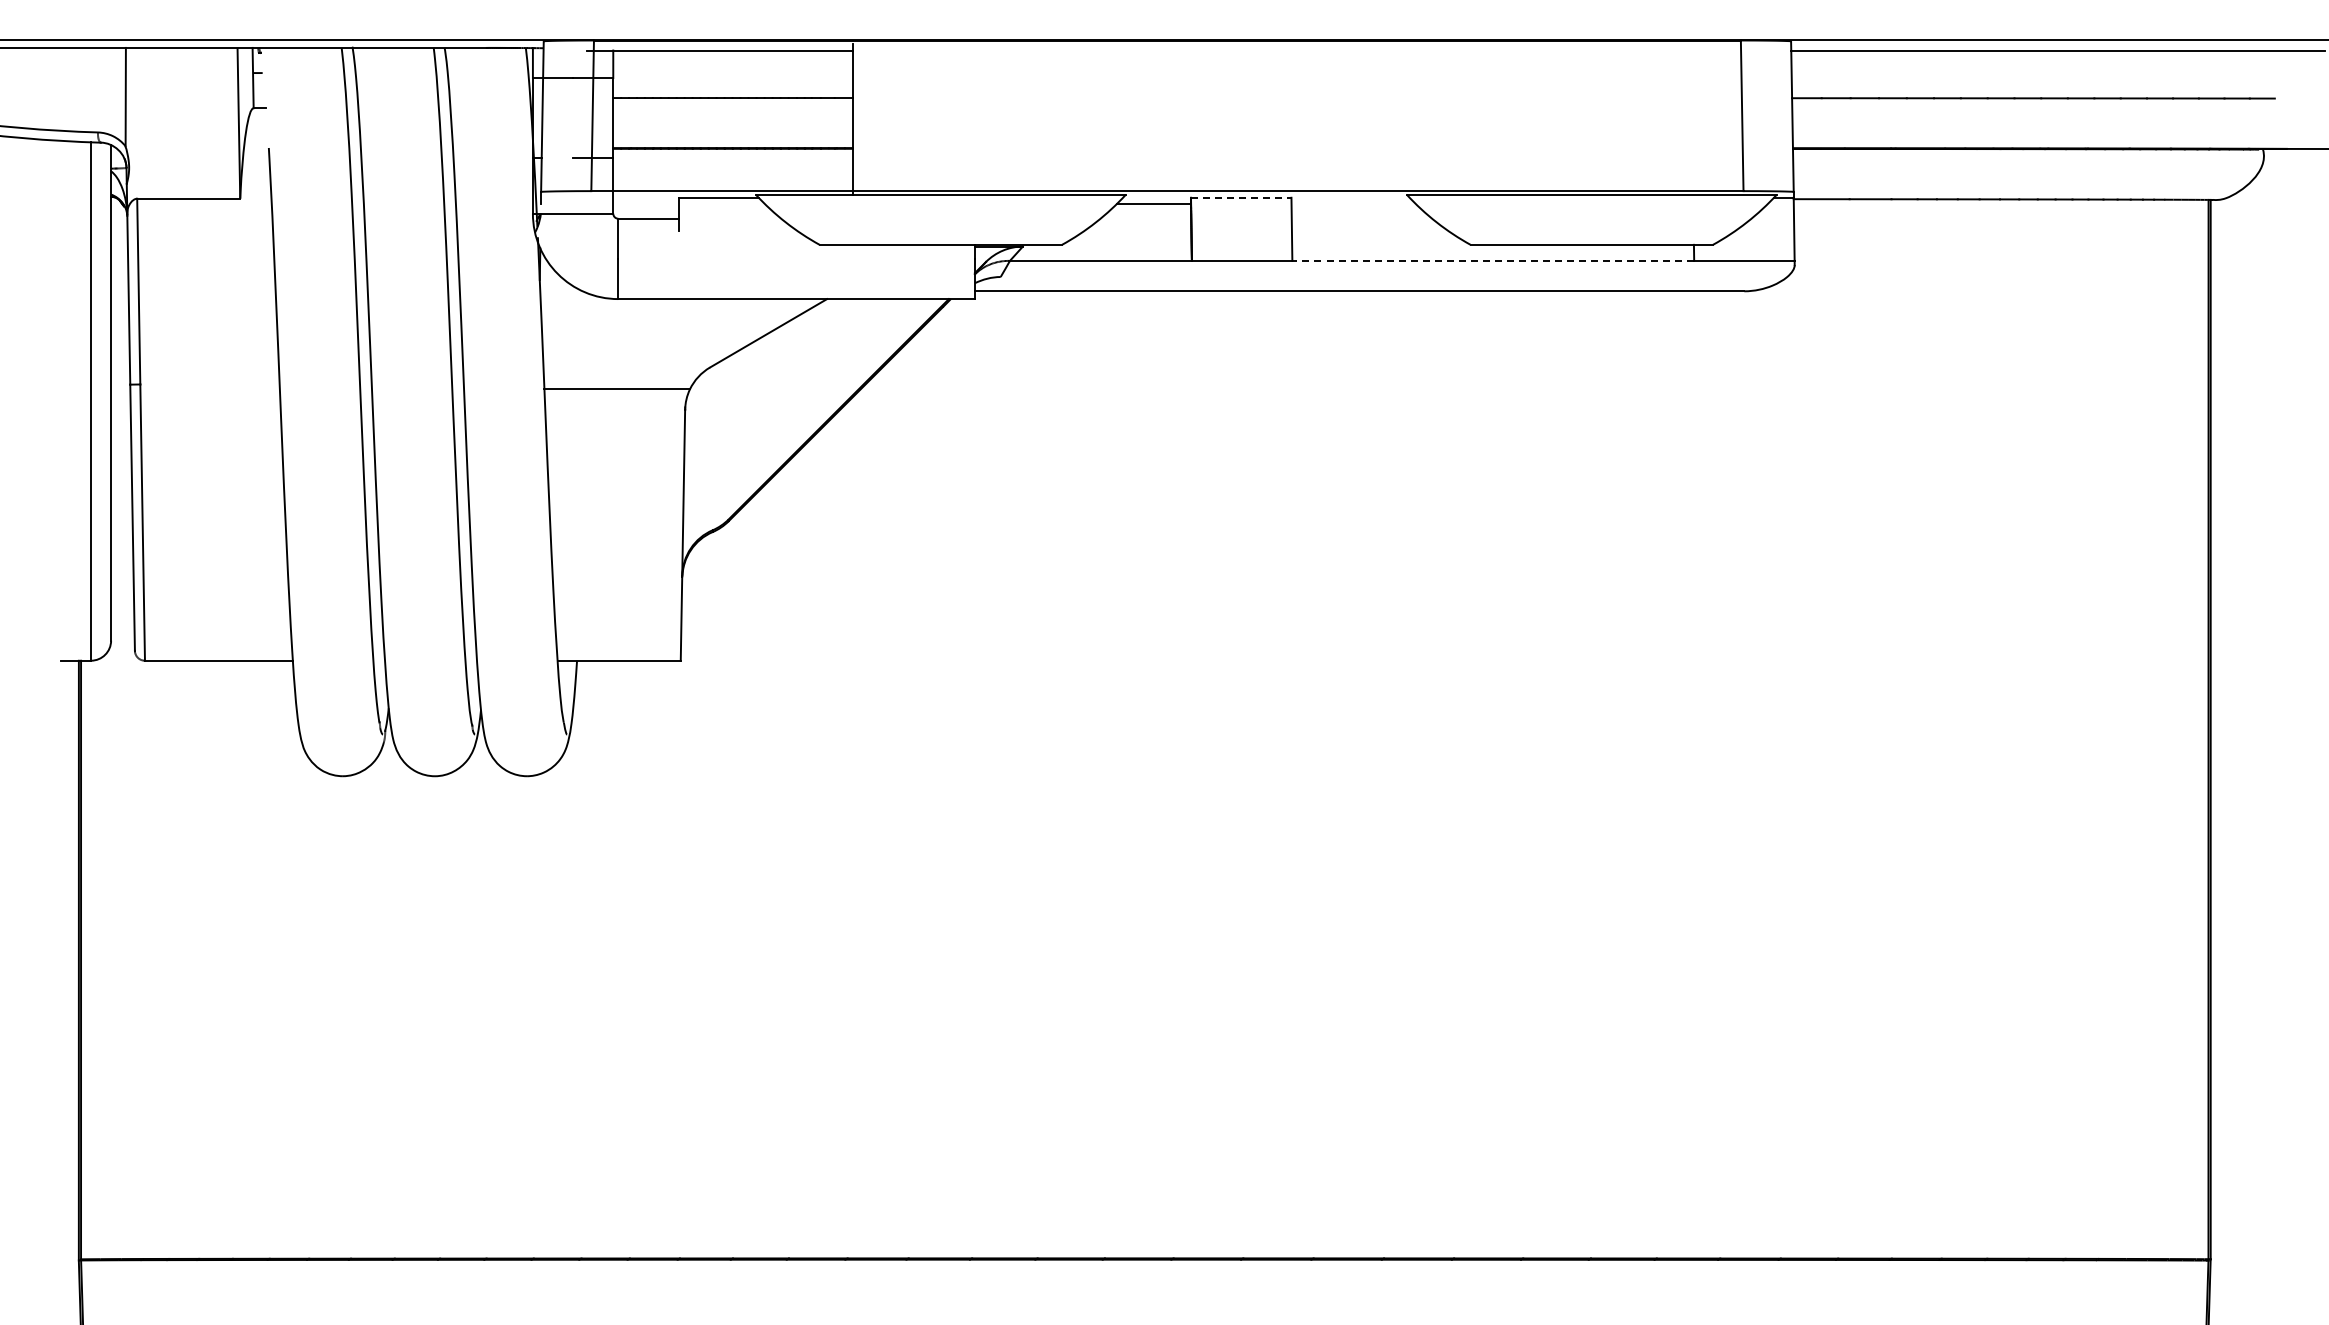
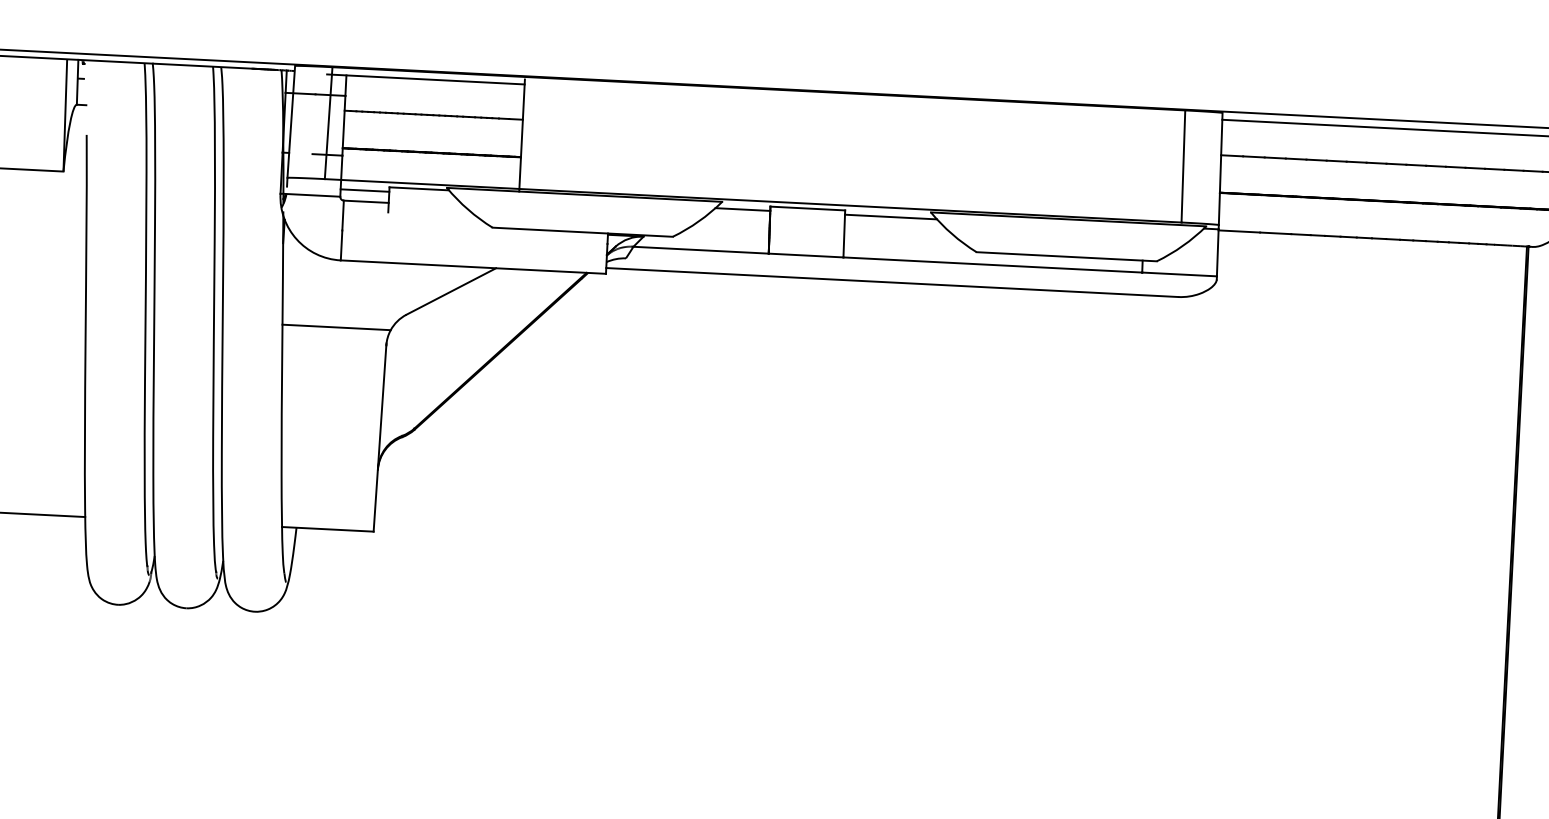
line: (1241, 197) -> (808, 208), dashed -> solid
line: (645, 203) -> (364, 190), added
line: (1353, 203) -> (891, 217), added
line: (1493, 260) -> (993, 264), dashed -> solid

